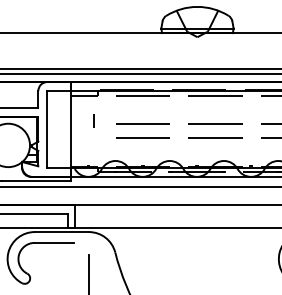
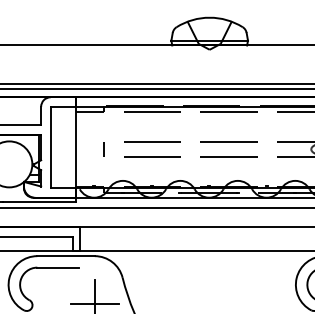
line: (93, 120) -> (103, 149), moved
line: (88, 277) -> (94, 304), added

